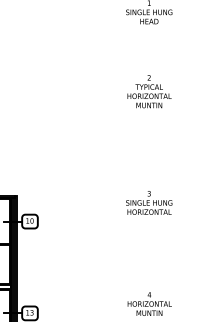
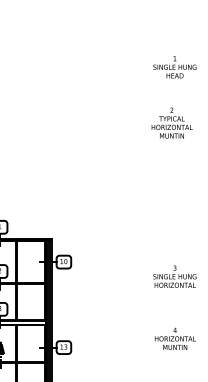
text: (148, 90) -> (171, 122), moved
text: (148, 202) -> (174, 276), moved

